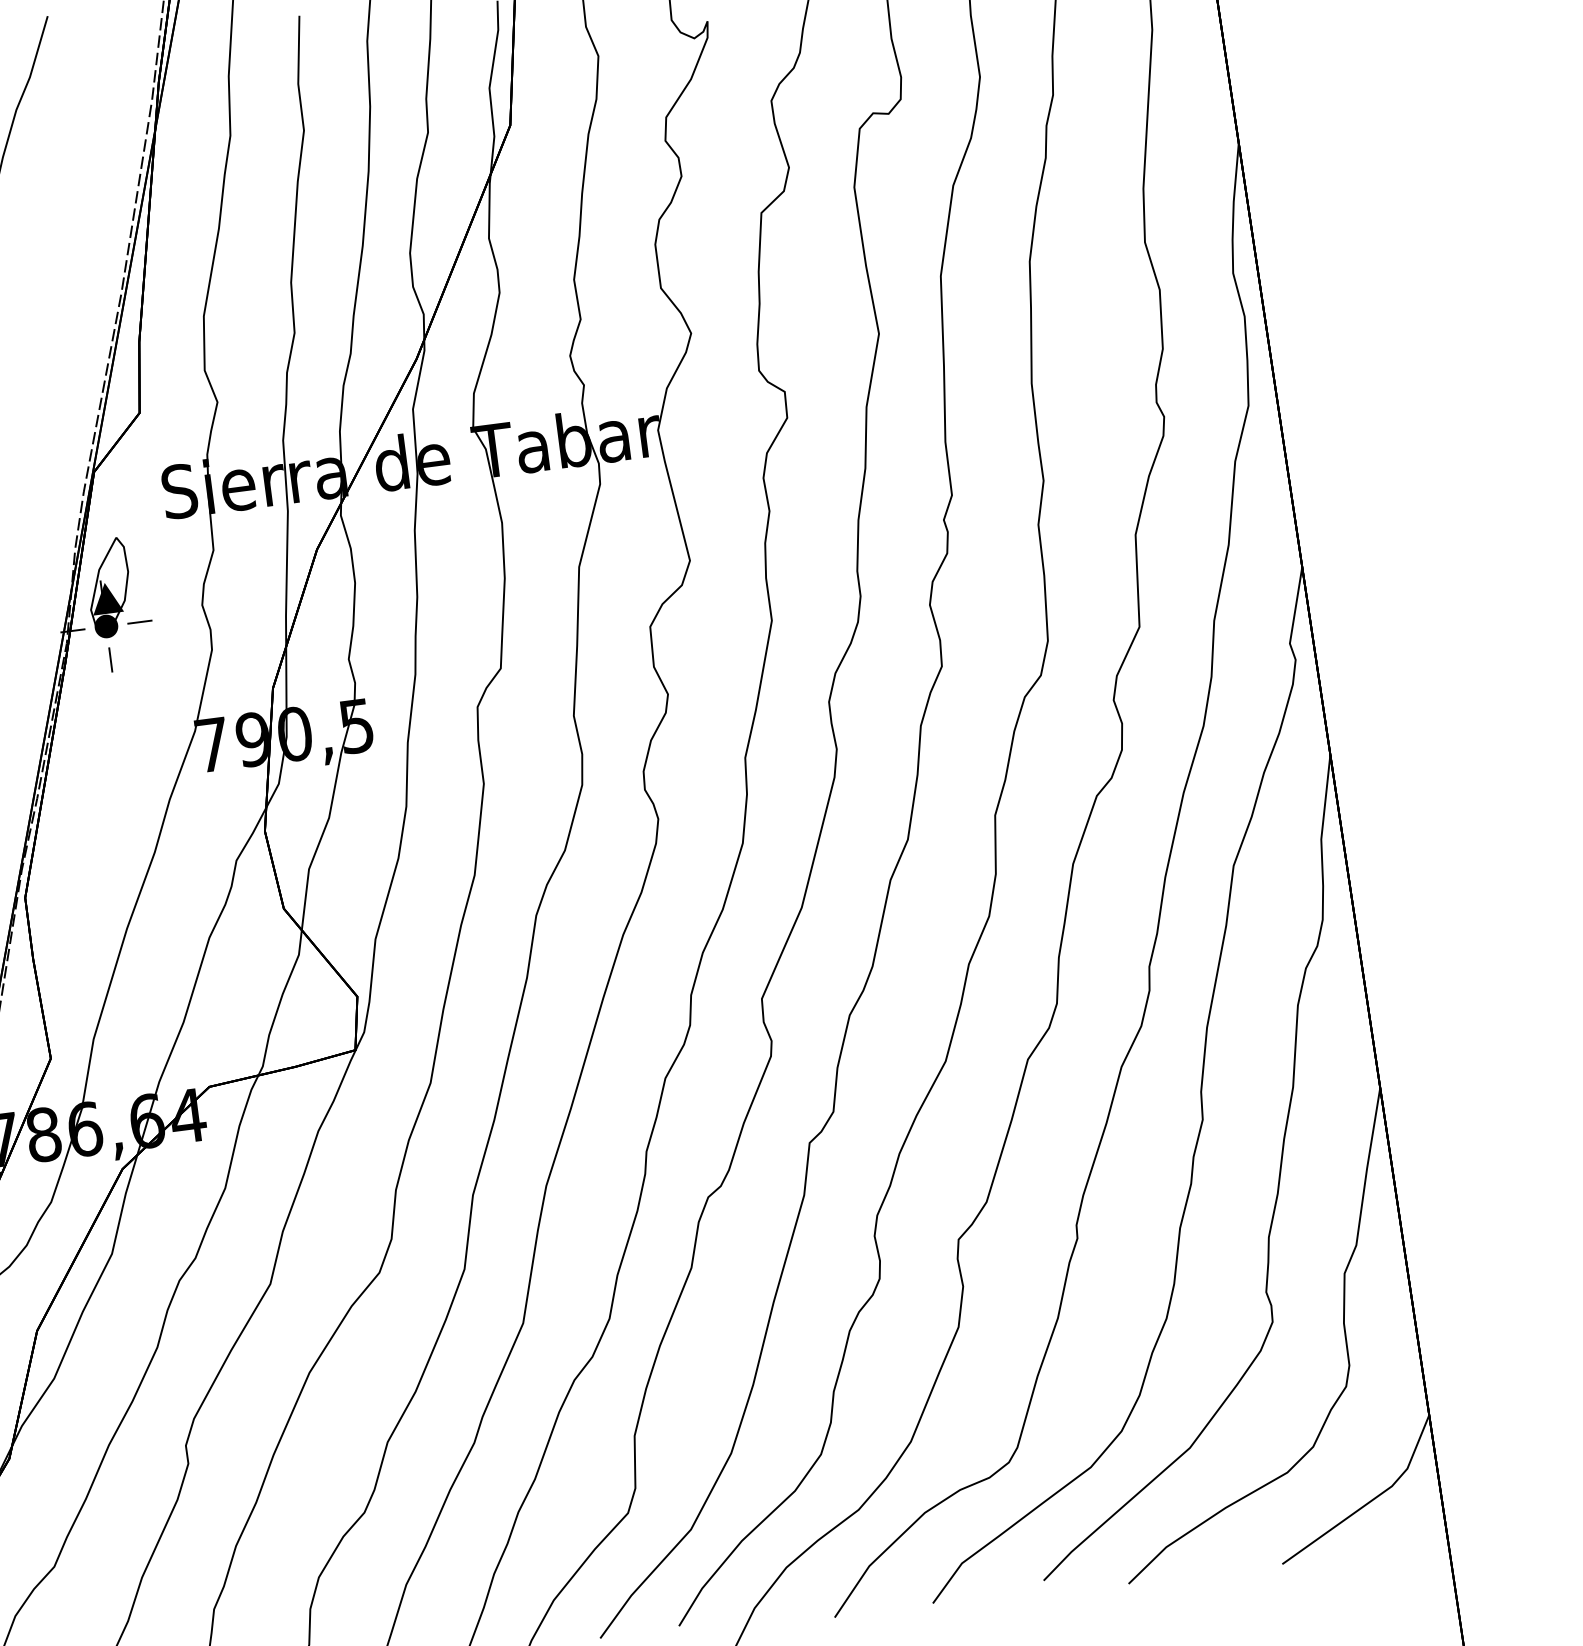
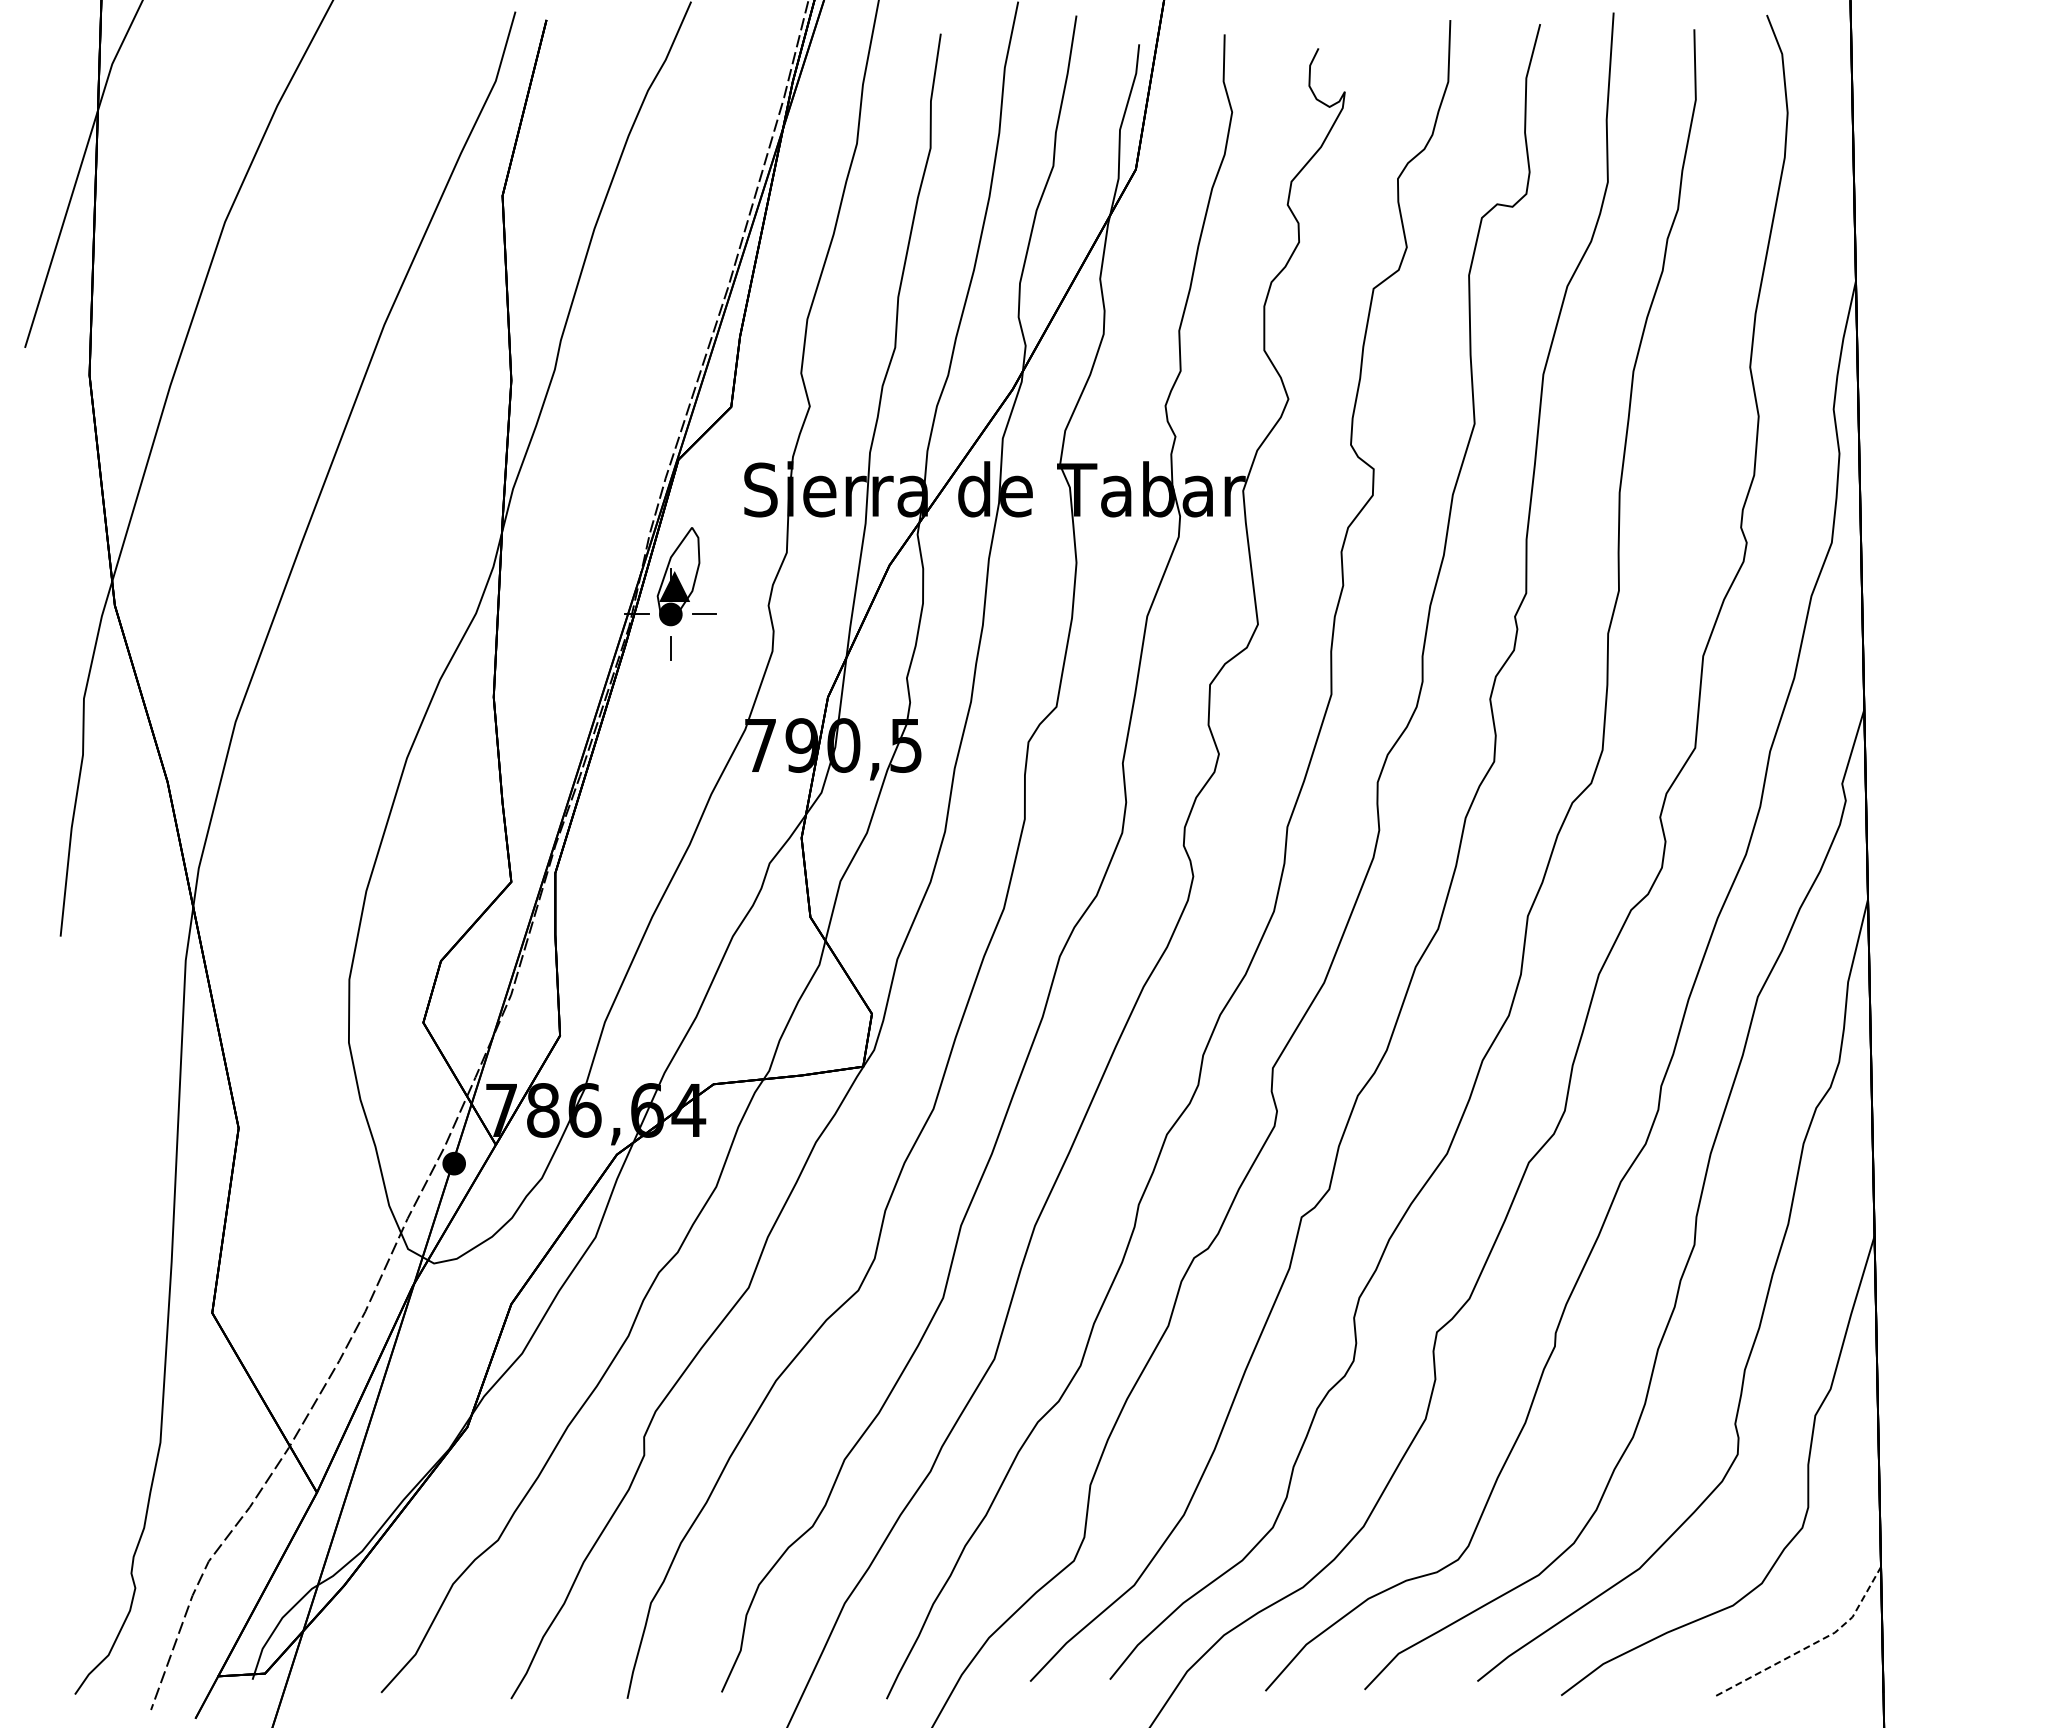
line: (1371, 1500) -> (1812, 1644), solid -> dashed

